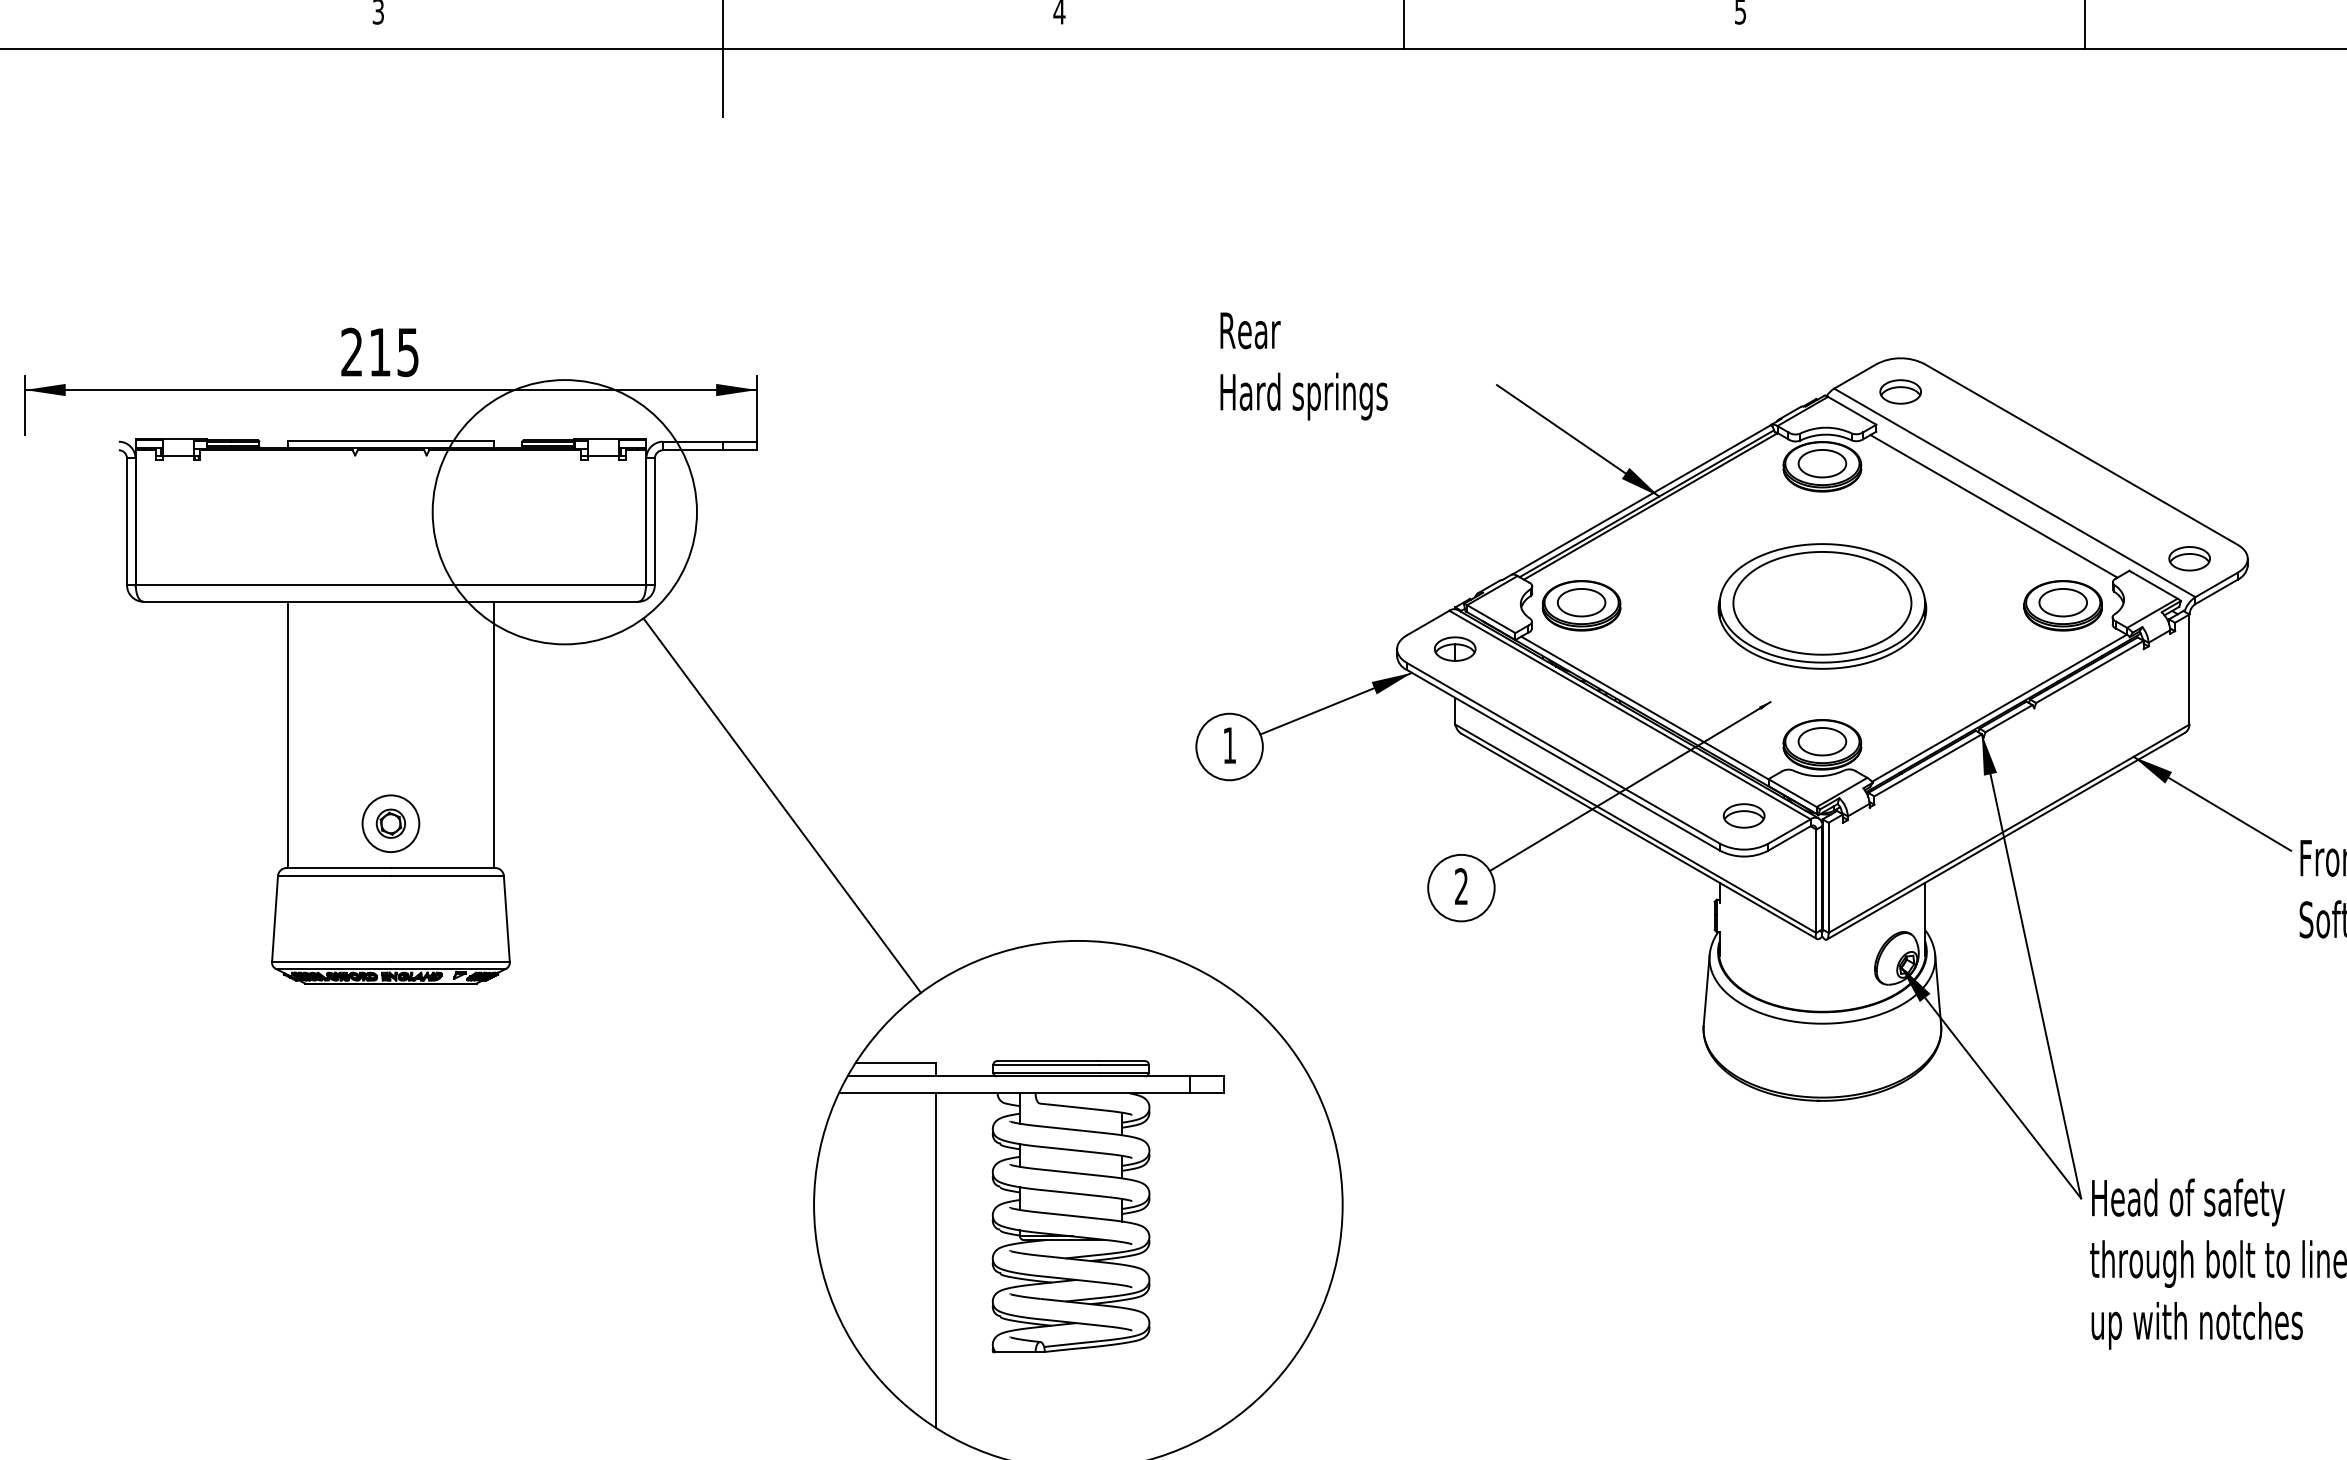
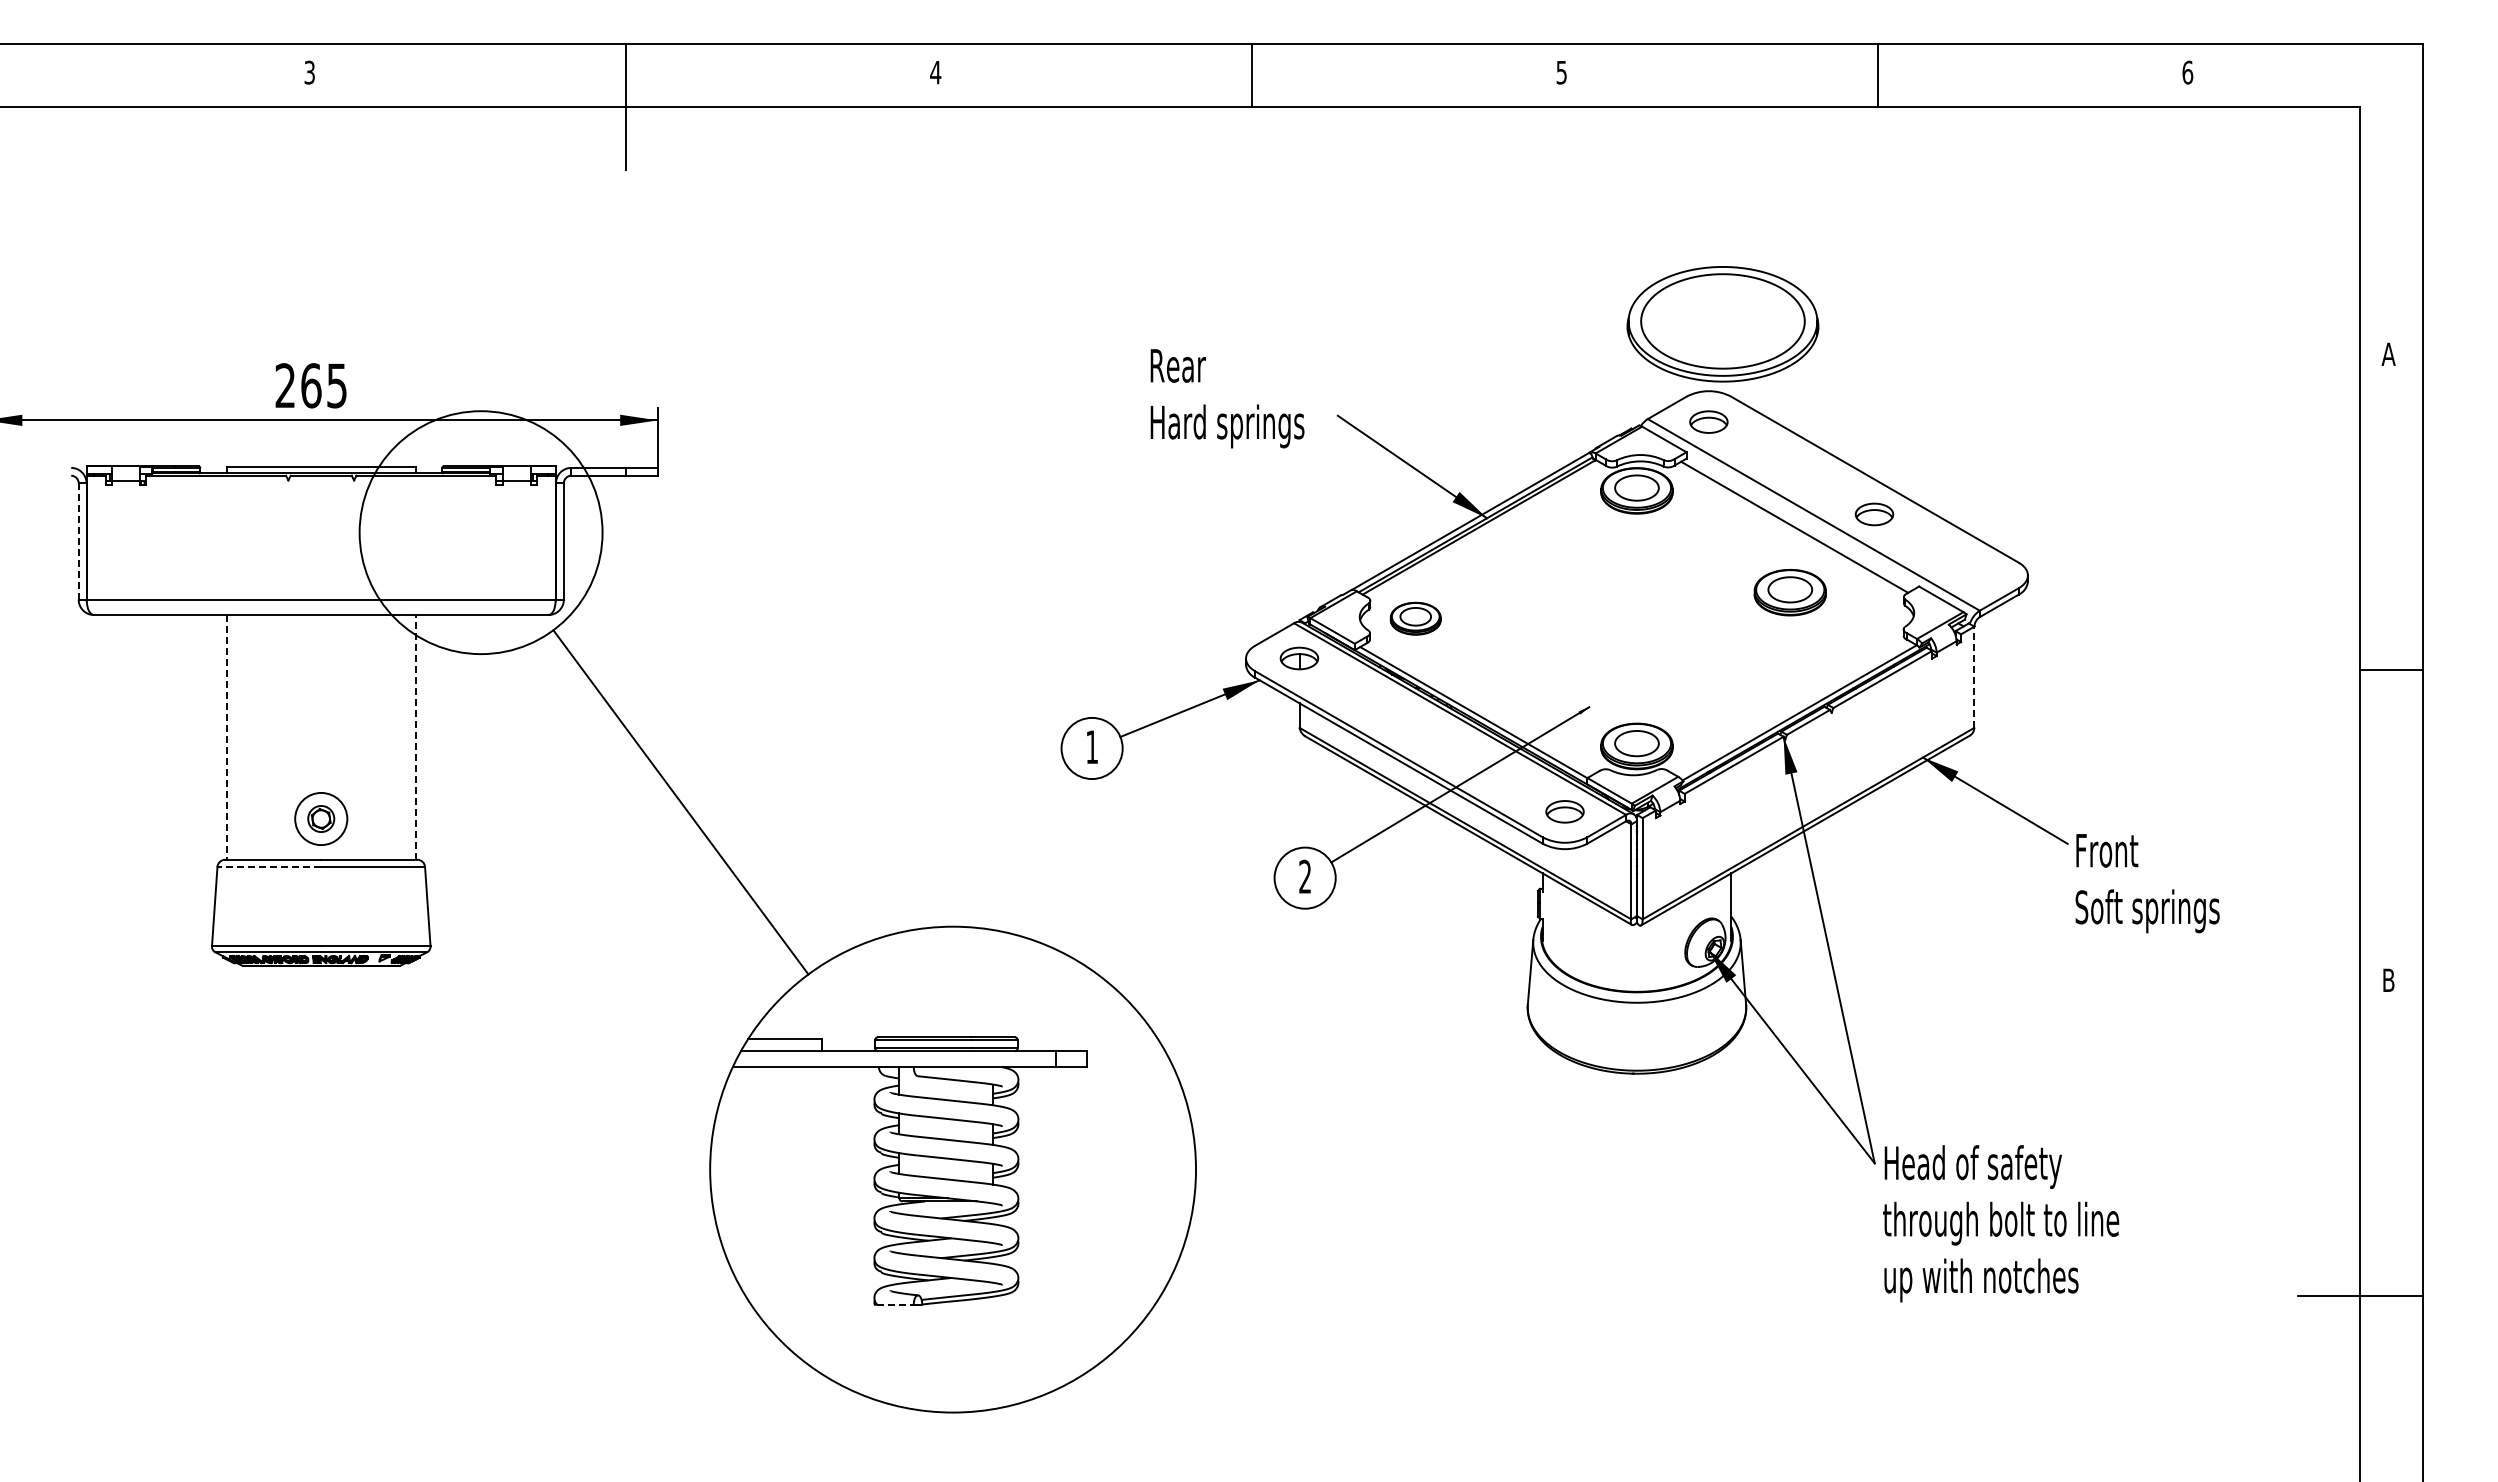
text: (380, 352) -> (311, 385), 215 -> 265
text: (1304, 366) -> (1227, 398), moved
line: (126, 520) -> (78, 540), solid -> dashed
part: (2189, 558) -> (1874, 514), moved
part: (1581, 605) -> (1415, 618), size x0.7
part: (2062, 605) -> (1789, 592), moved
part: (1821, 606) -> (1722, 324), moved
line: (2189, 669) -> (1974, 677), solid -> dashed
line: (493, 733) -> (415, 736), solid -> dashed
line: (287, 735) -> (226, 737), solid -> dashed
line: (334, 876) -> (269, 867), solid -> dashed
line: (936, 1260) -> (822, 1220), removed
line: (1016, 1351) -> (896, 1304), solid -> dashed

